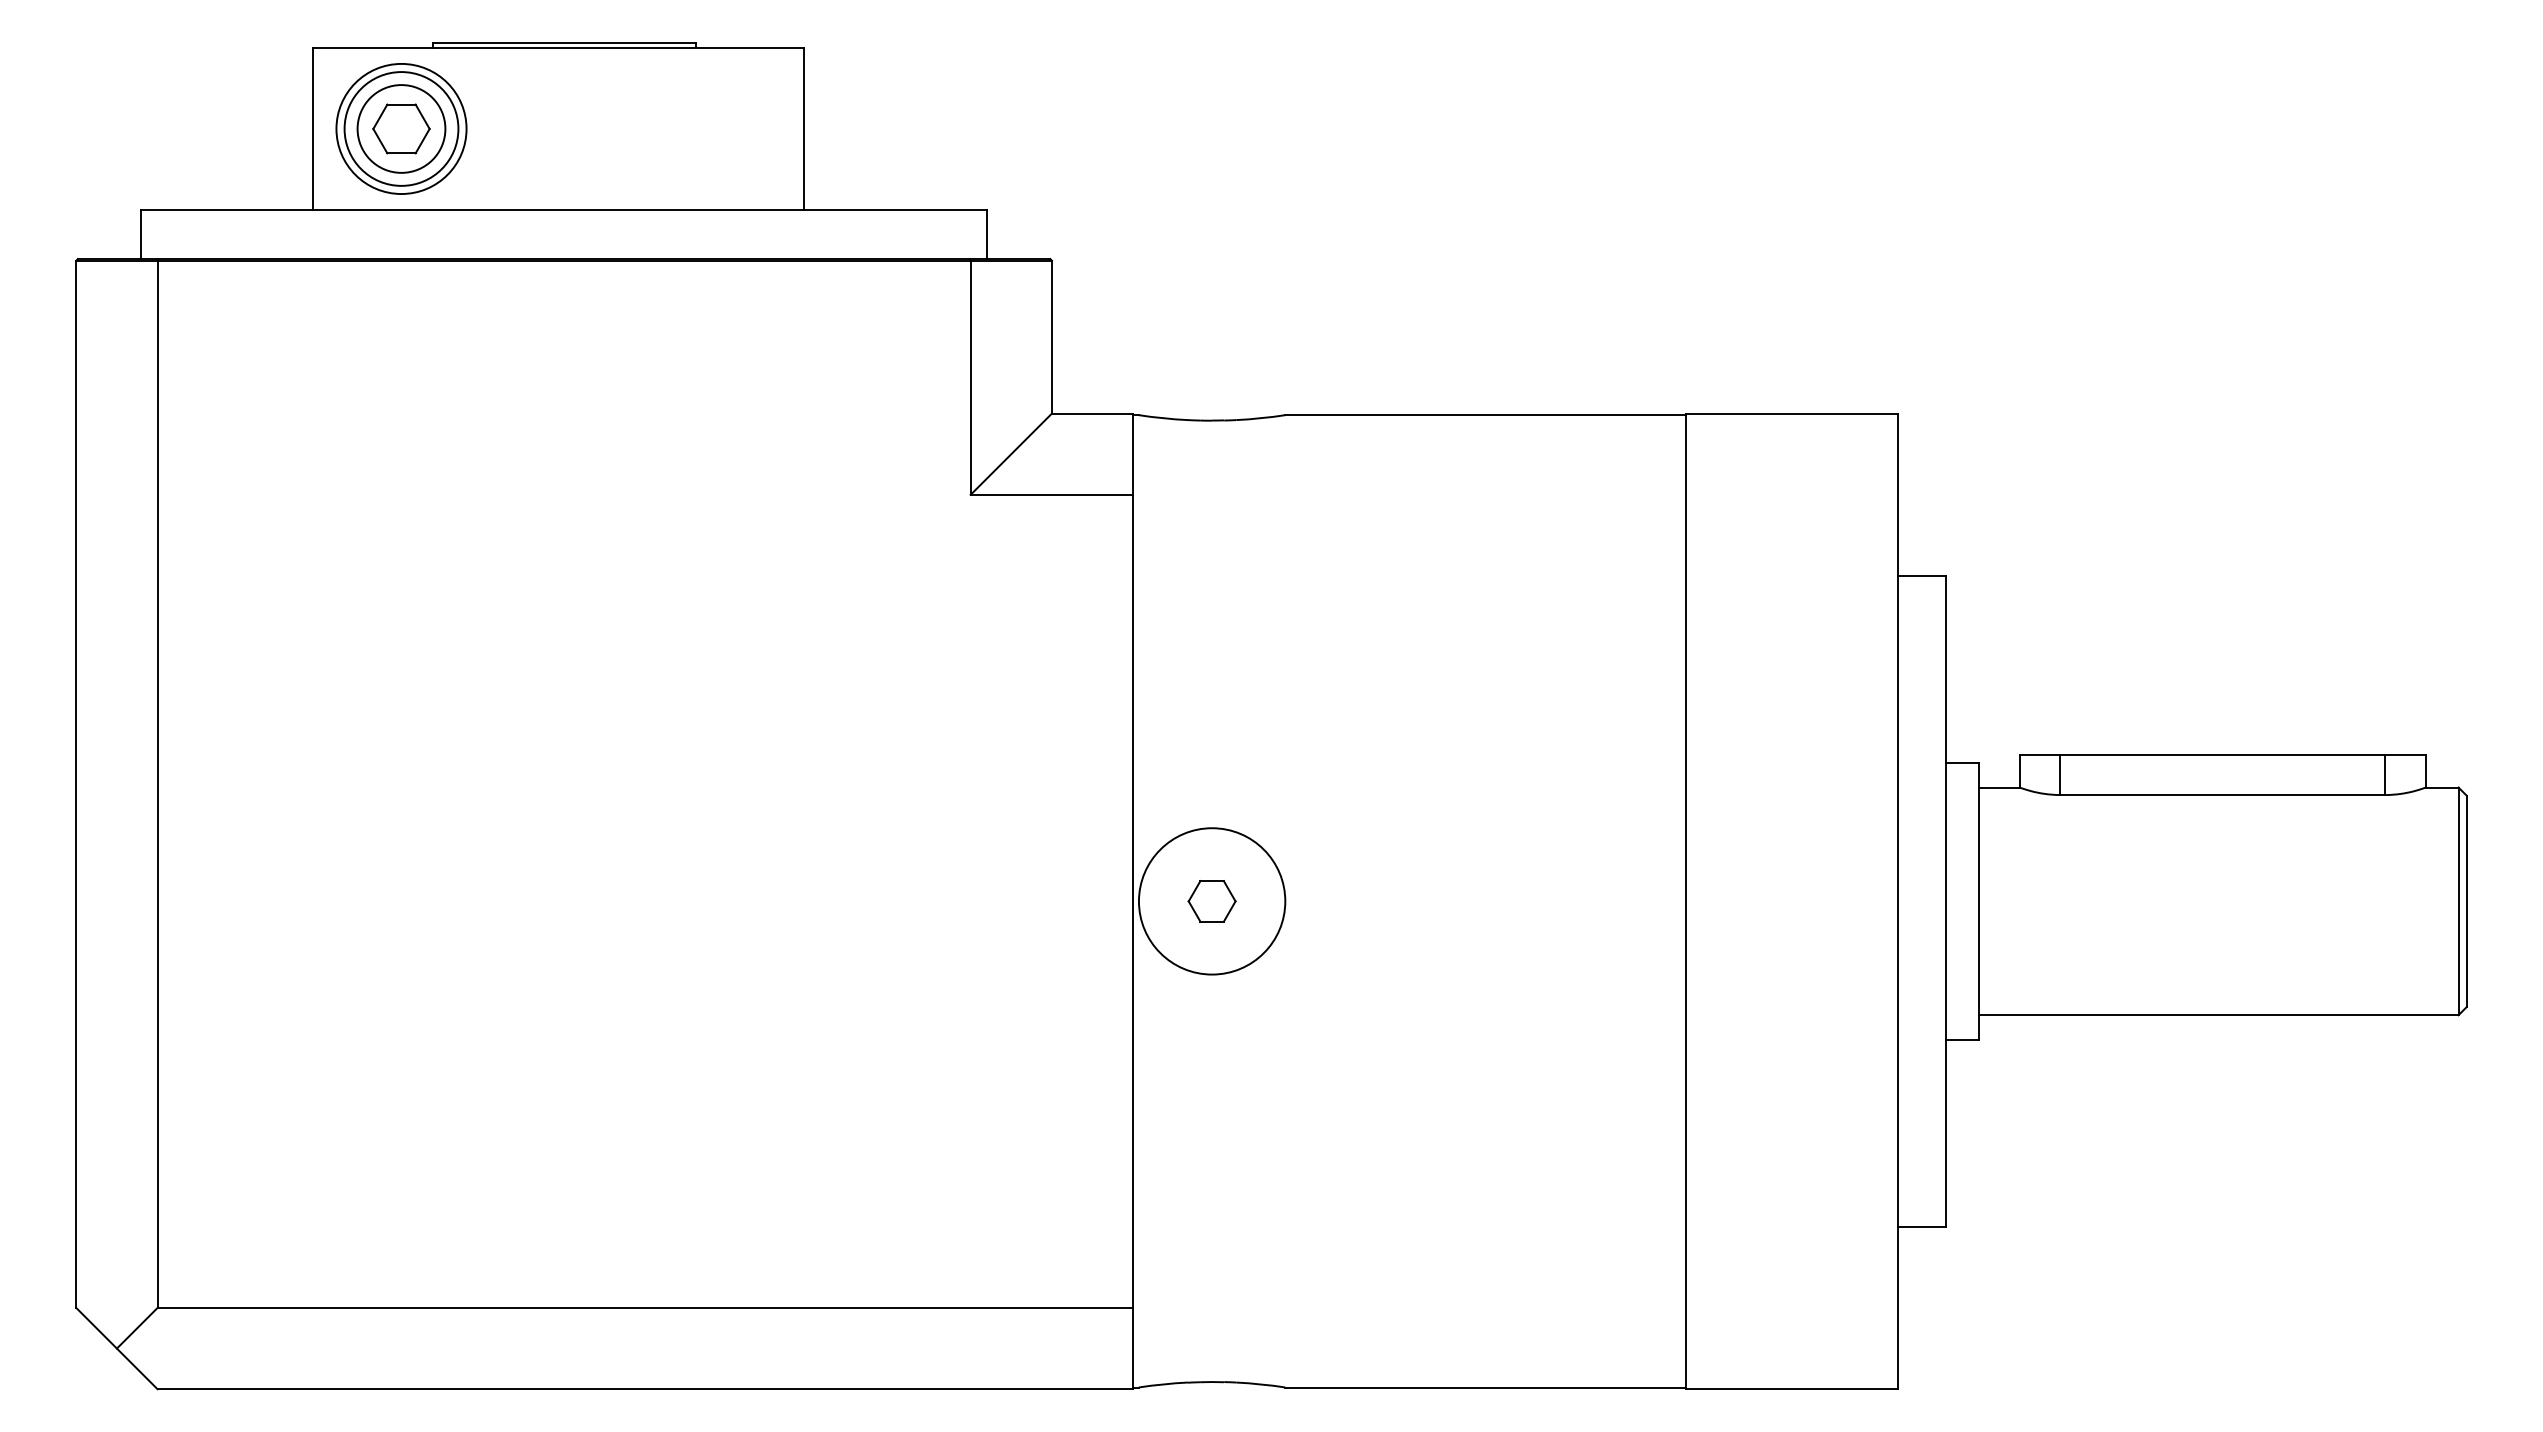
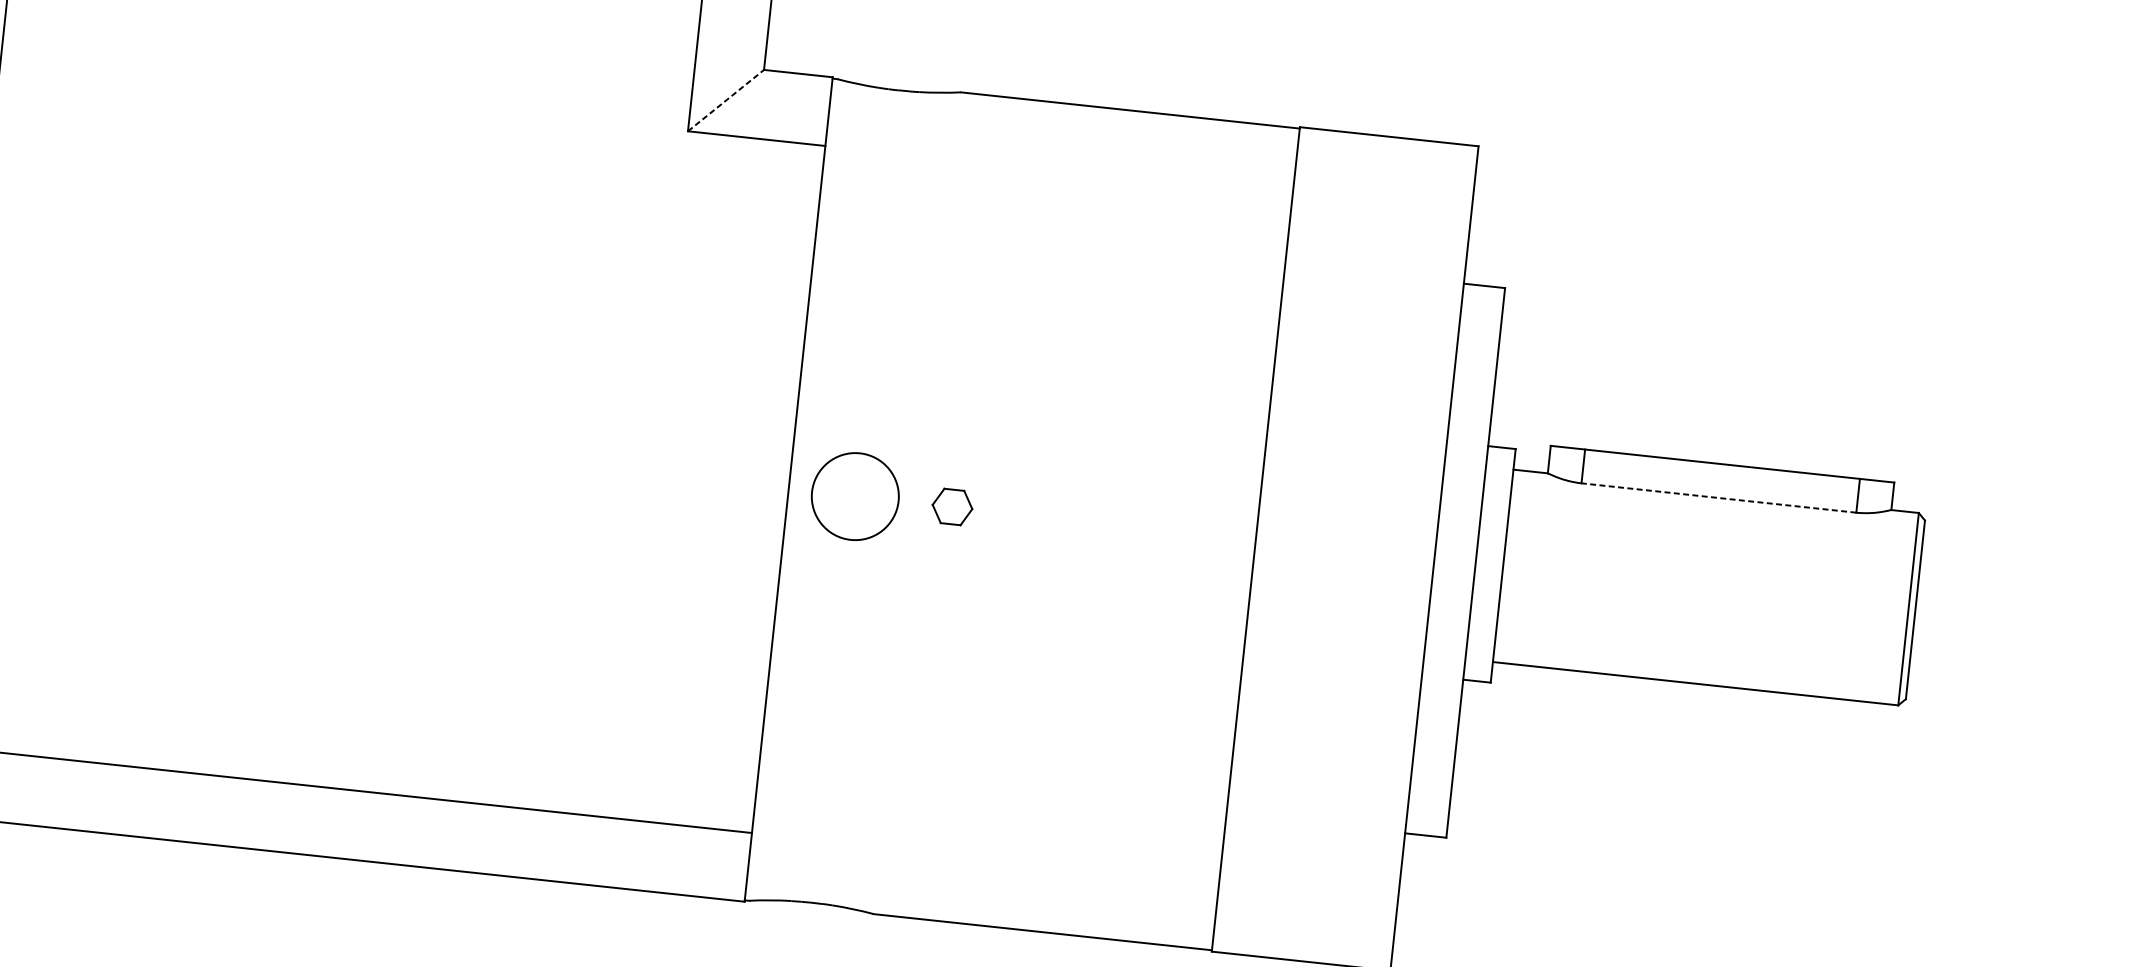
line: (1011, 453) -> (726, 100), solid -> dashed
line: (2222, 795) -> (1718, 498), solid -> dashed
circle: (1211, 901) -> (854, 496), size x0.7
part: (1211, 901) -> (951, 507), moved

